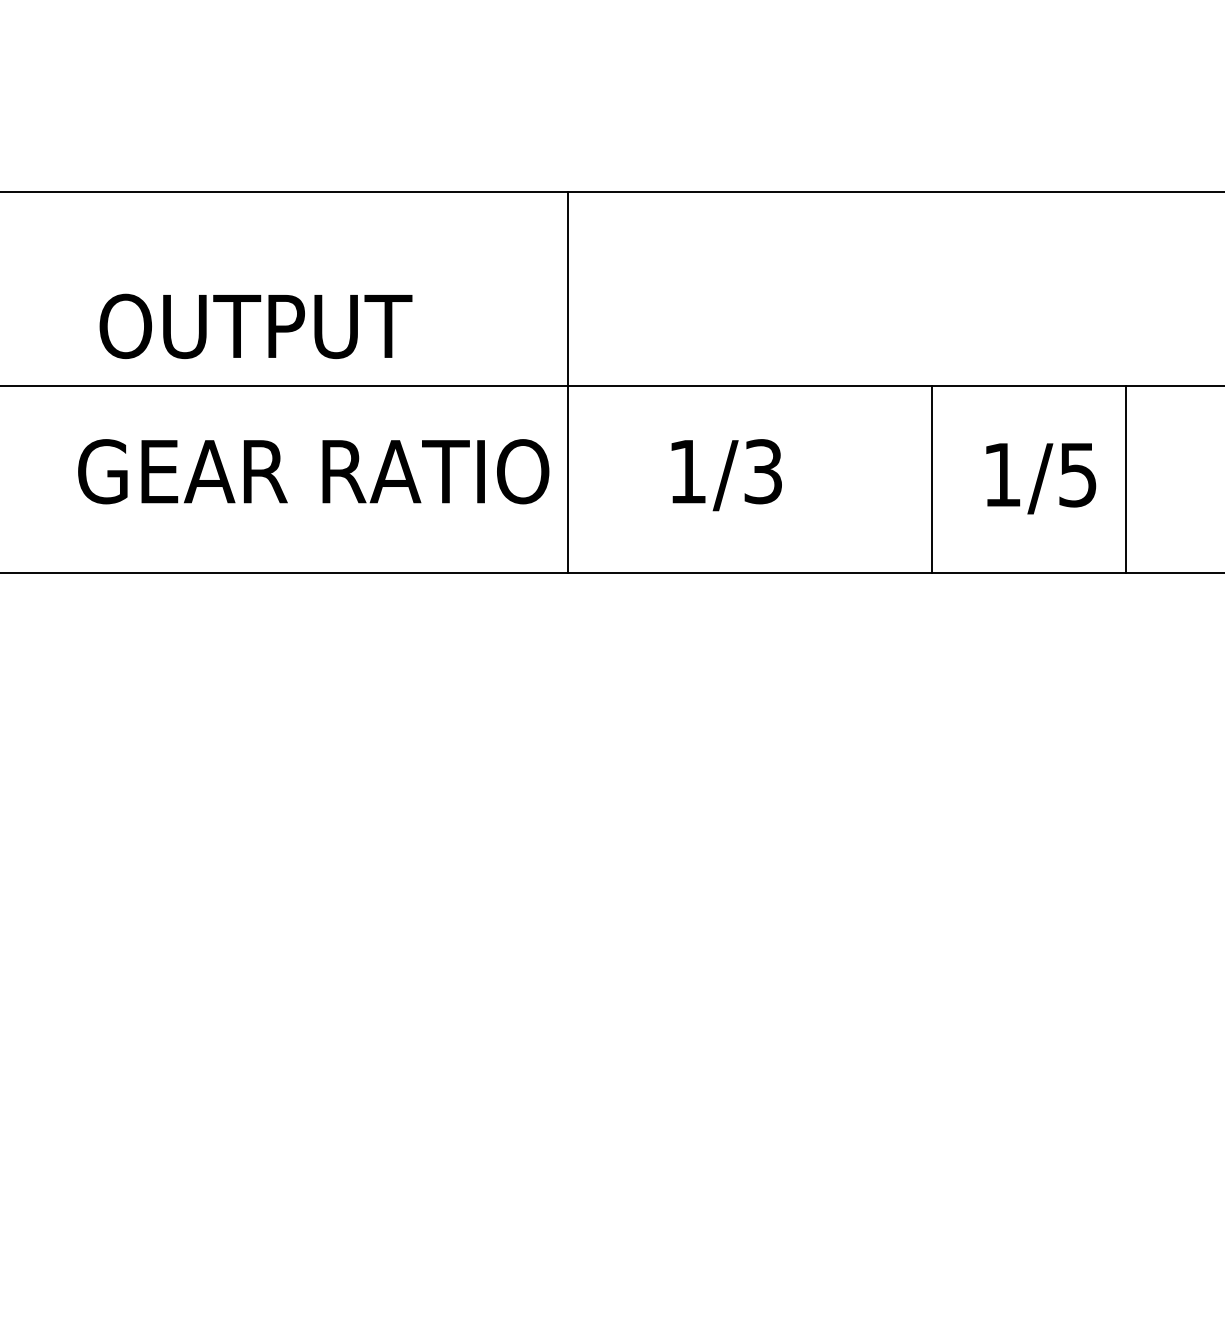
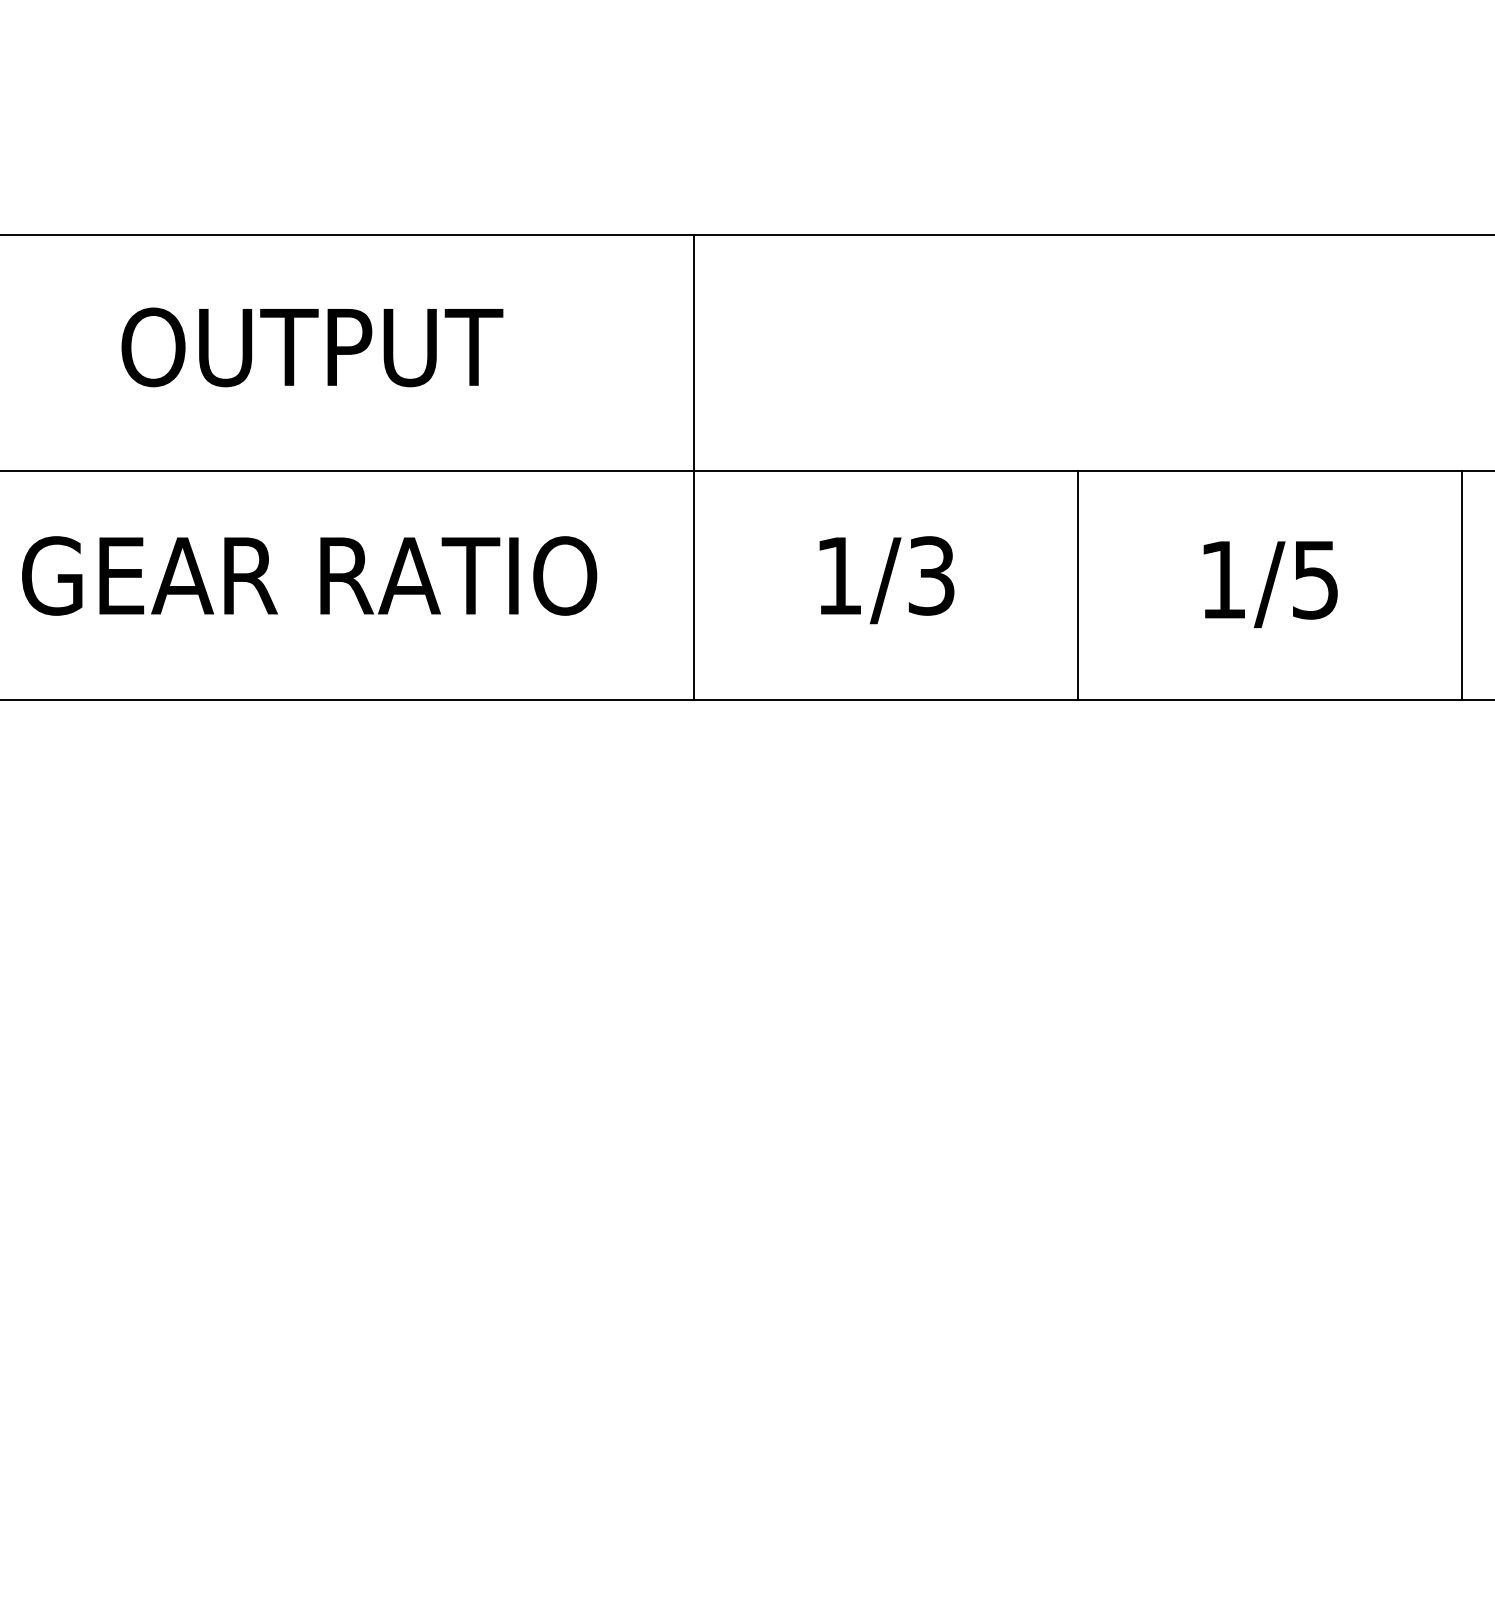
text: (255, 325) -> (311, 346), moved
text: (313, 471) -> (309, 575), moved
line: (932, 479) -> (1078, 585), moved
line: (1125, 479) -> (1461, 585), moved

